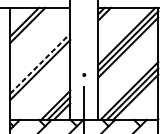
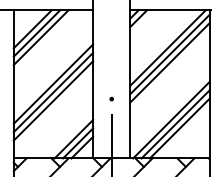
line: (30, 28) -> (40, 37), added
line: (40, 63) -> (53, 83), dashed -> solid
line: (40, 76) -> (53, 100), added

